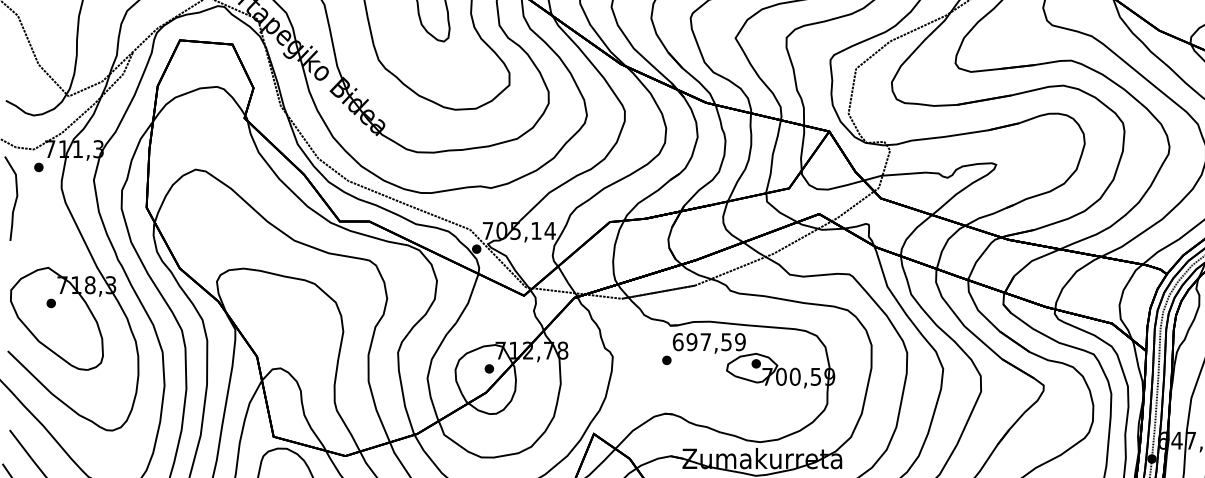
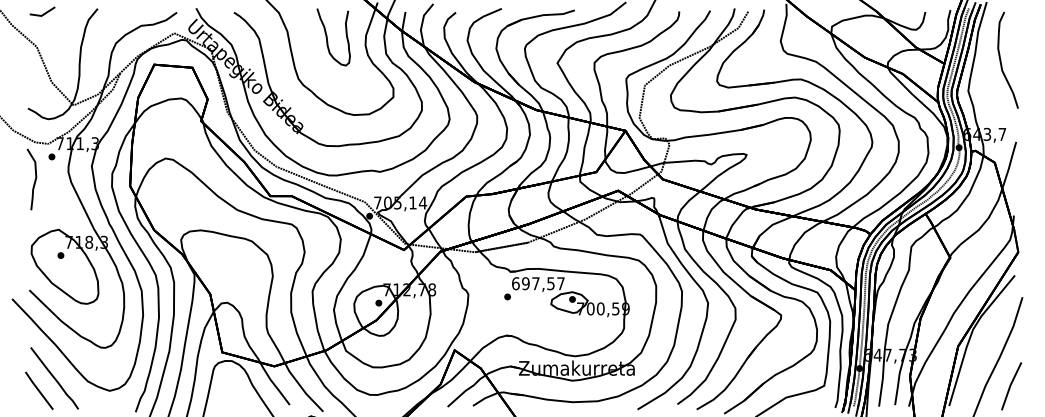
text: (739, 341) -> (560, 283), 697,59 -> 697,57

